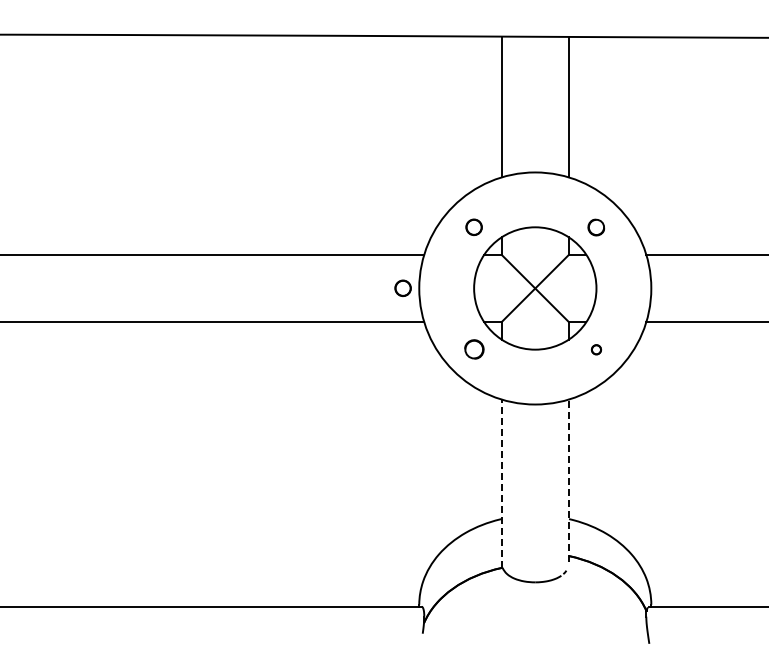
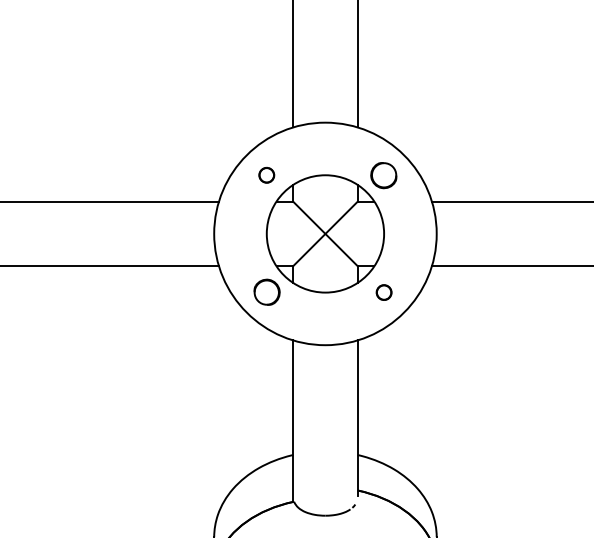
part: (596, 227) -> (384, 175), size x1.67
circle: (402, 287) -> (198, 232), removed
part: (474, 349) -> (267, 292), size x1.43
part: (596, 349) -> (384, 292), size x1.67
line: (569, 480) -> (358, 418), dashed -> solid
line: (501, 483) -> (293, 420), dashed -> solid

